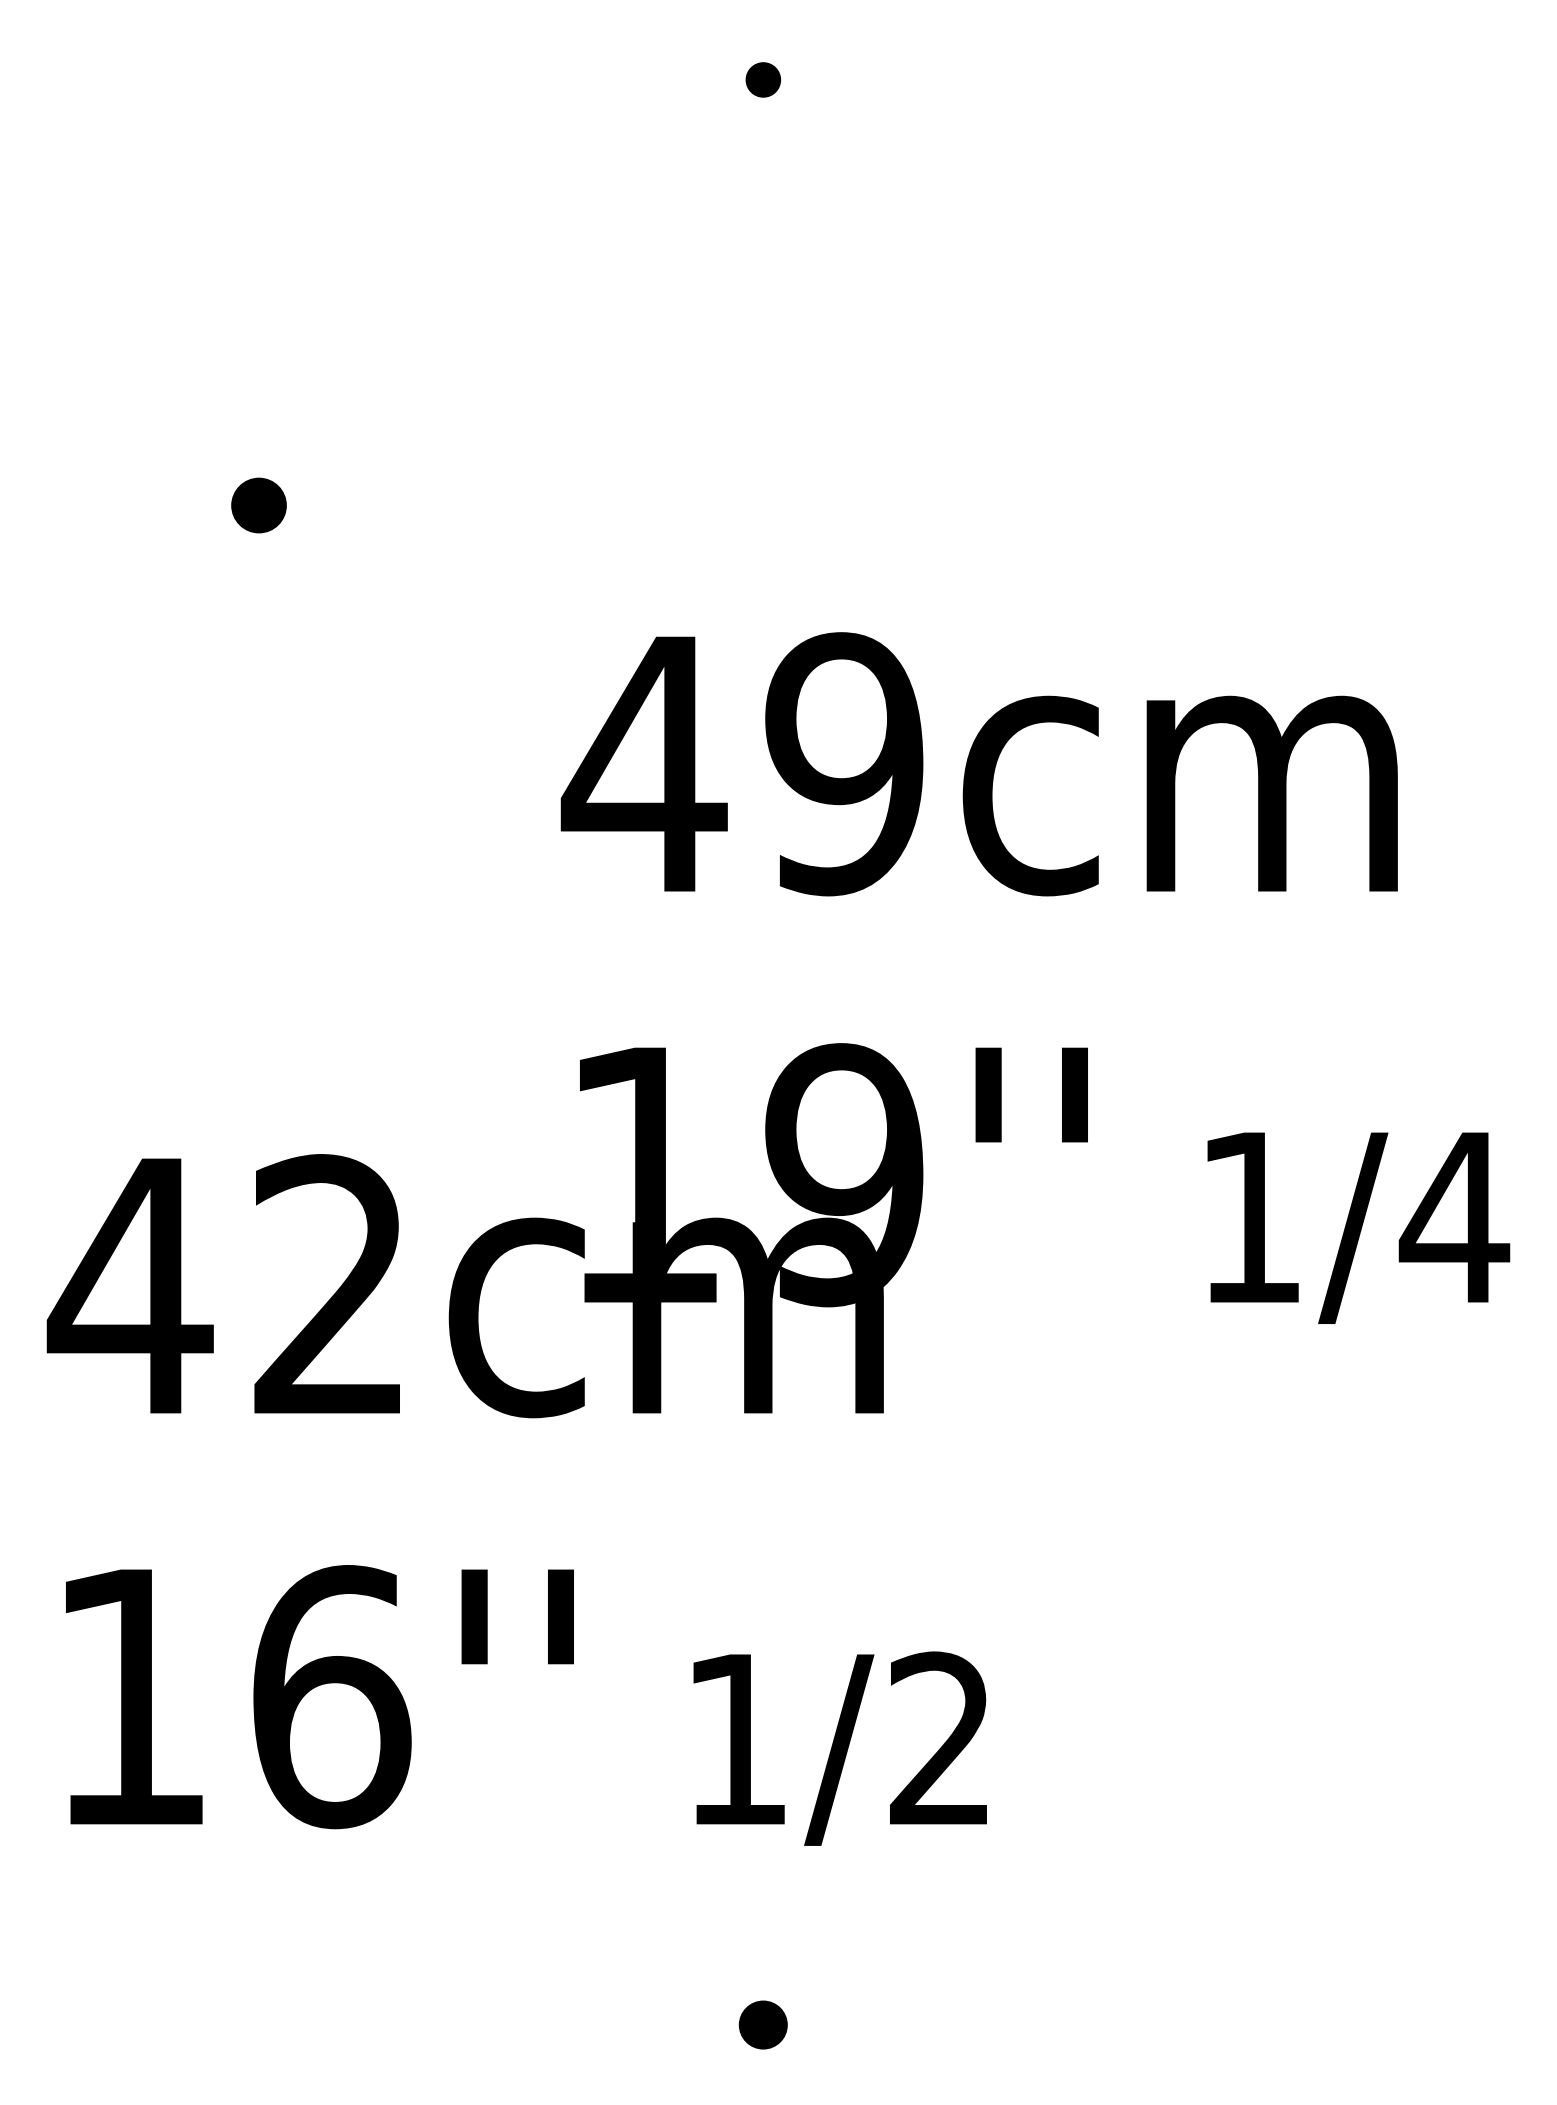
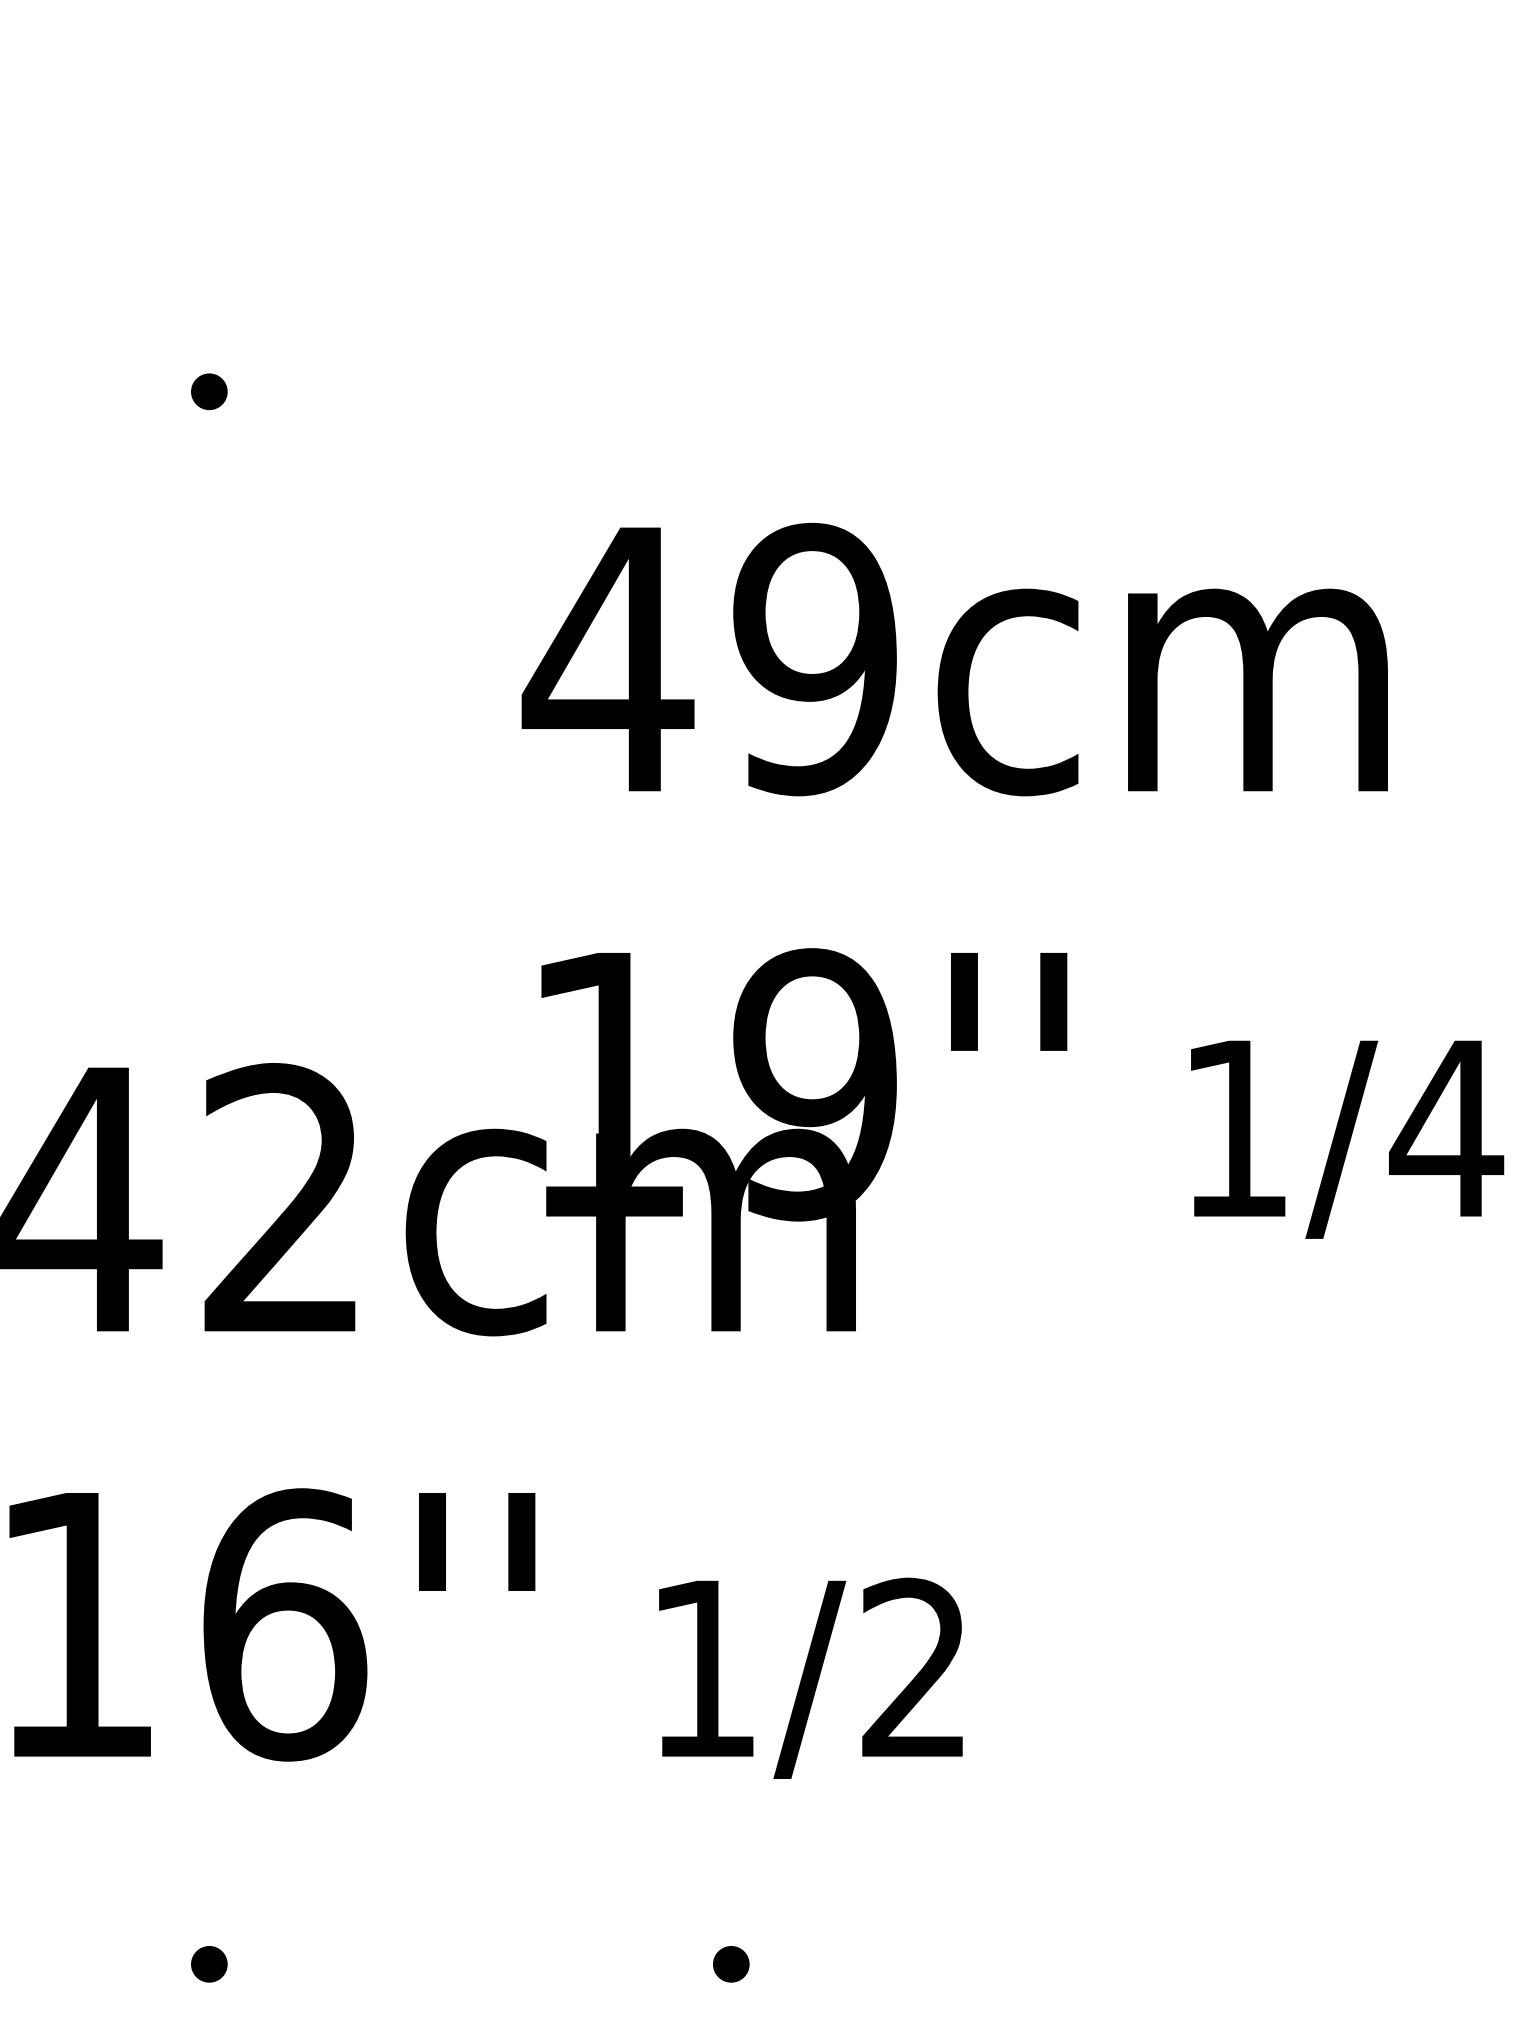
part: (258, 505) -> (208, 391), size x0.62
part: (258, 2024) -> (208, 1963), added
part: (763, 2024) -> (731, 1963), size x0.71

